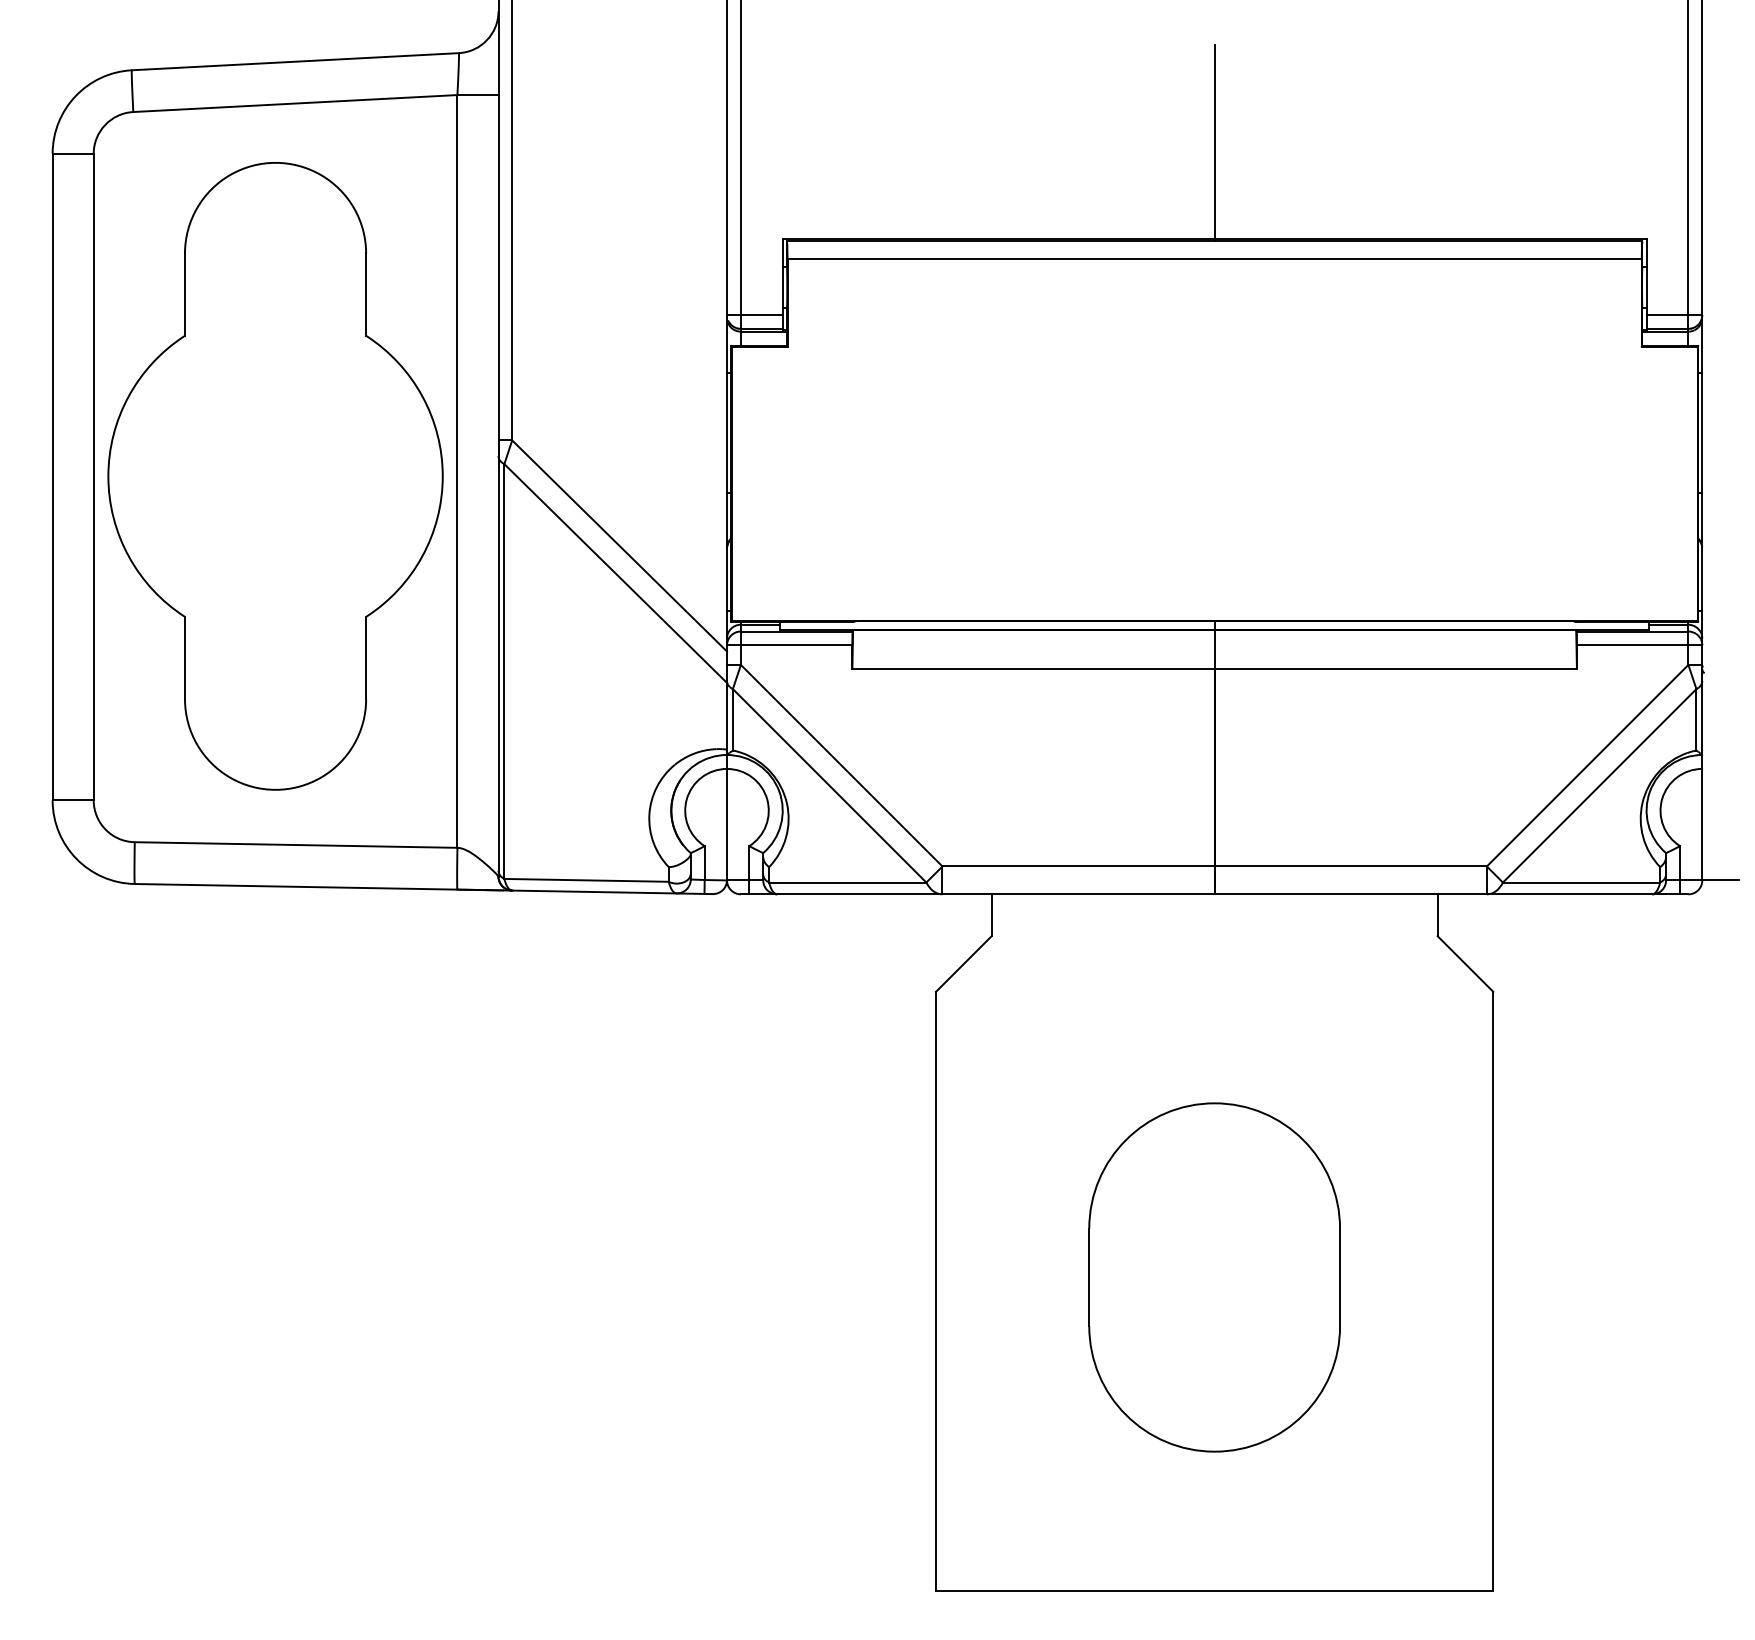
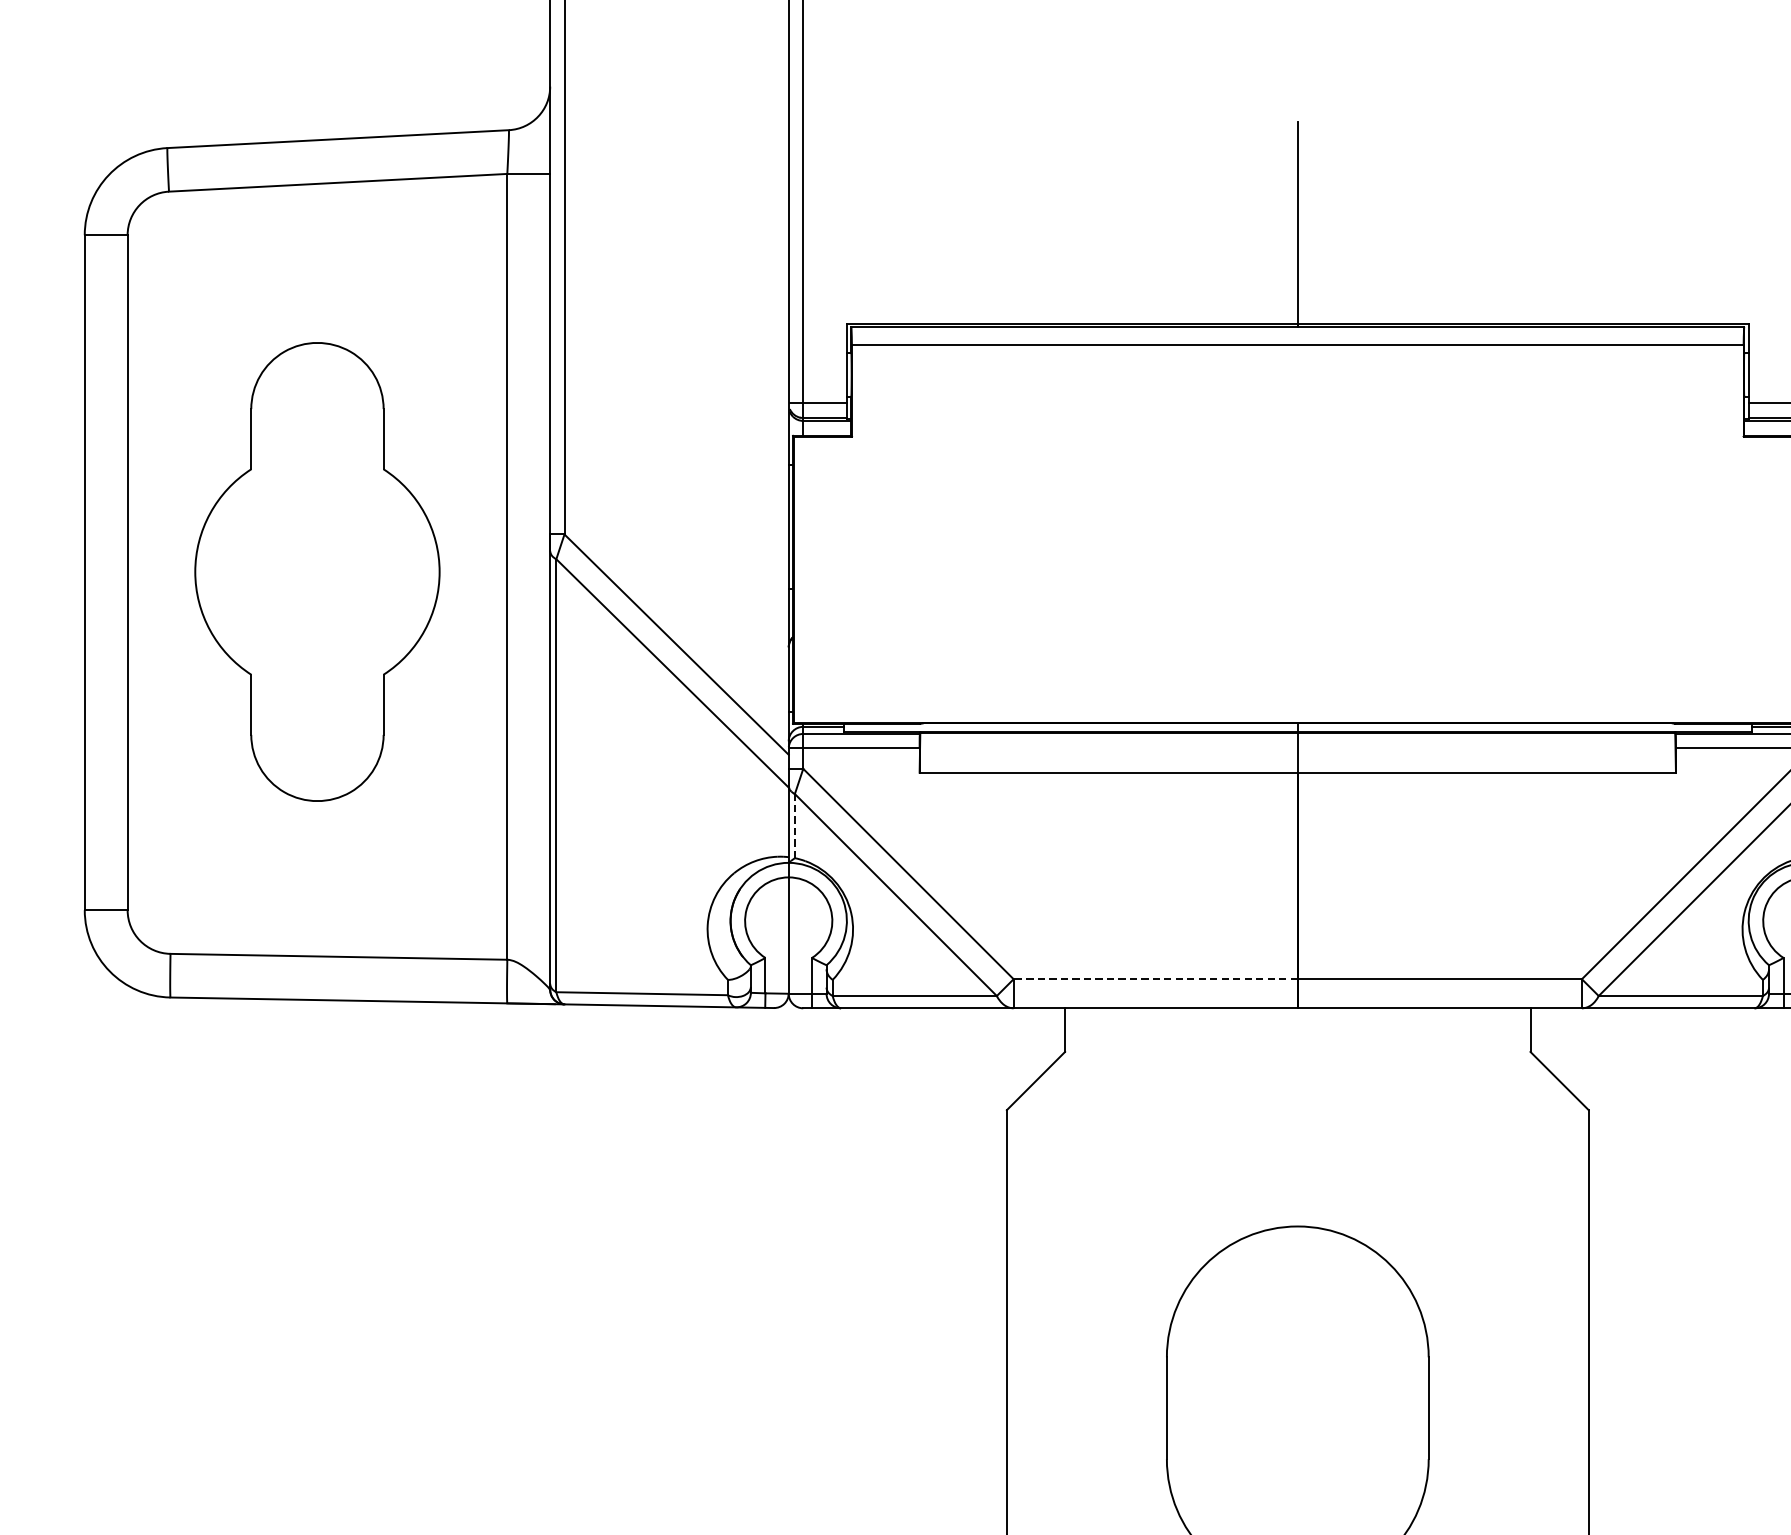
part: (275, 476) -> (317, 572), size x0.7
line: (732, 719) -> (794, 825), solid -> dashed
line: (1078, 866) -> (1155, 979), solid -> dashed

